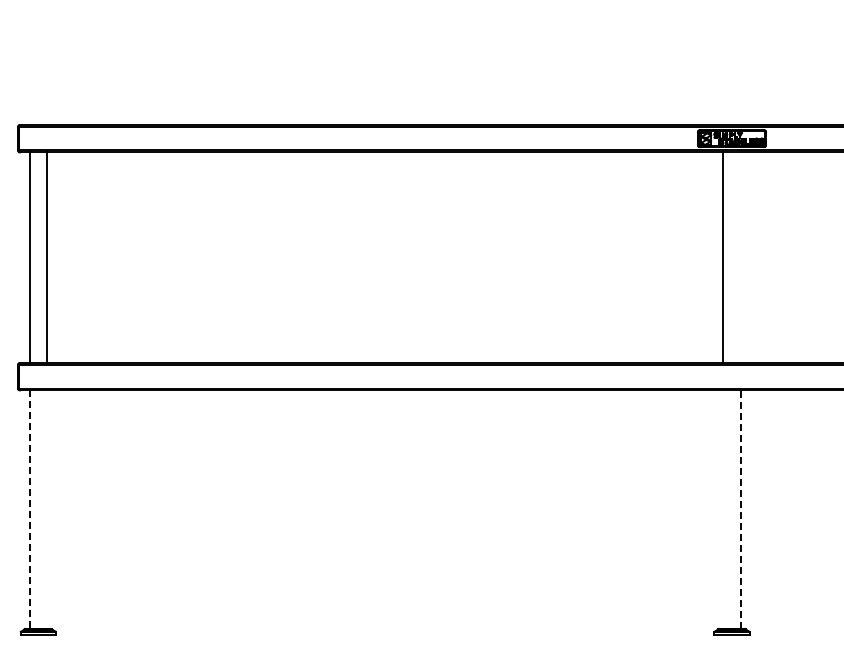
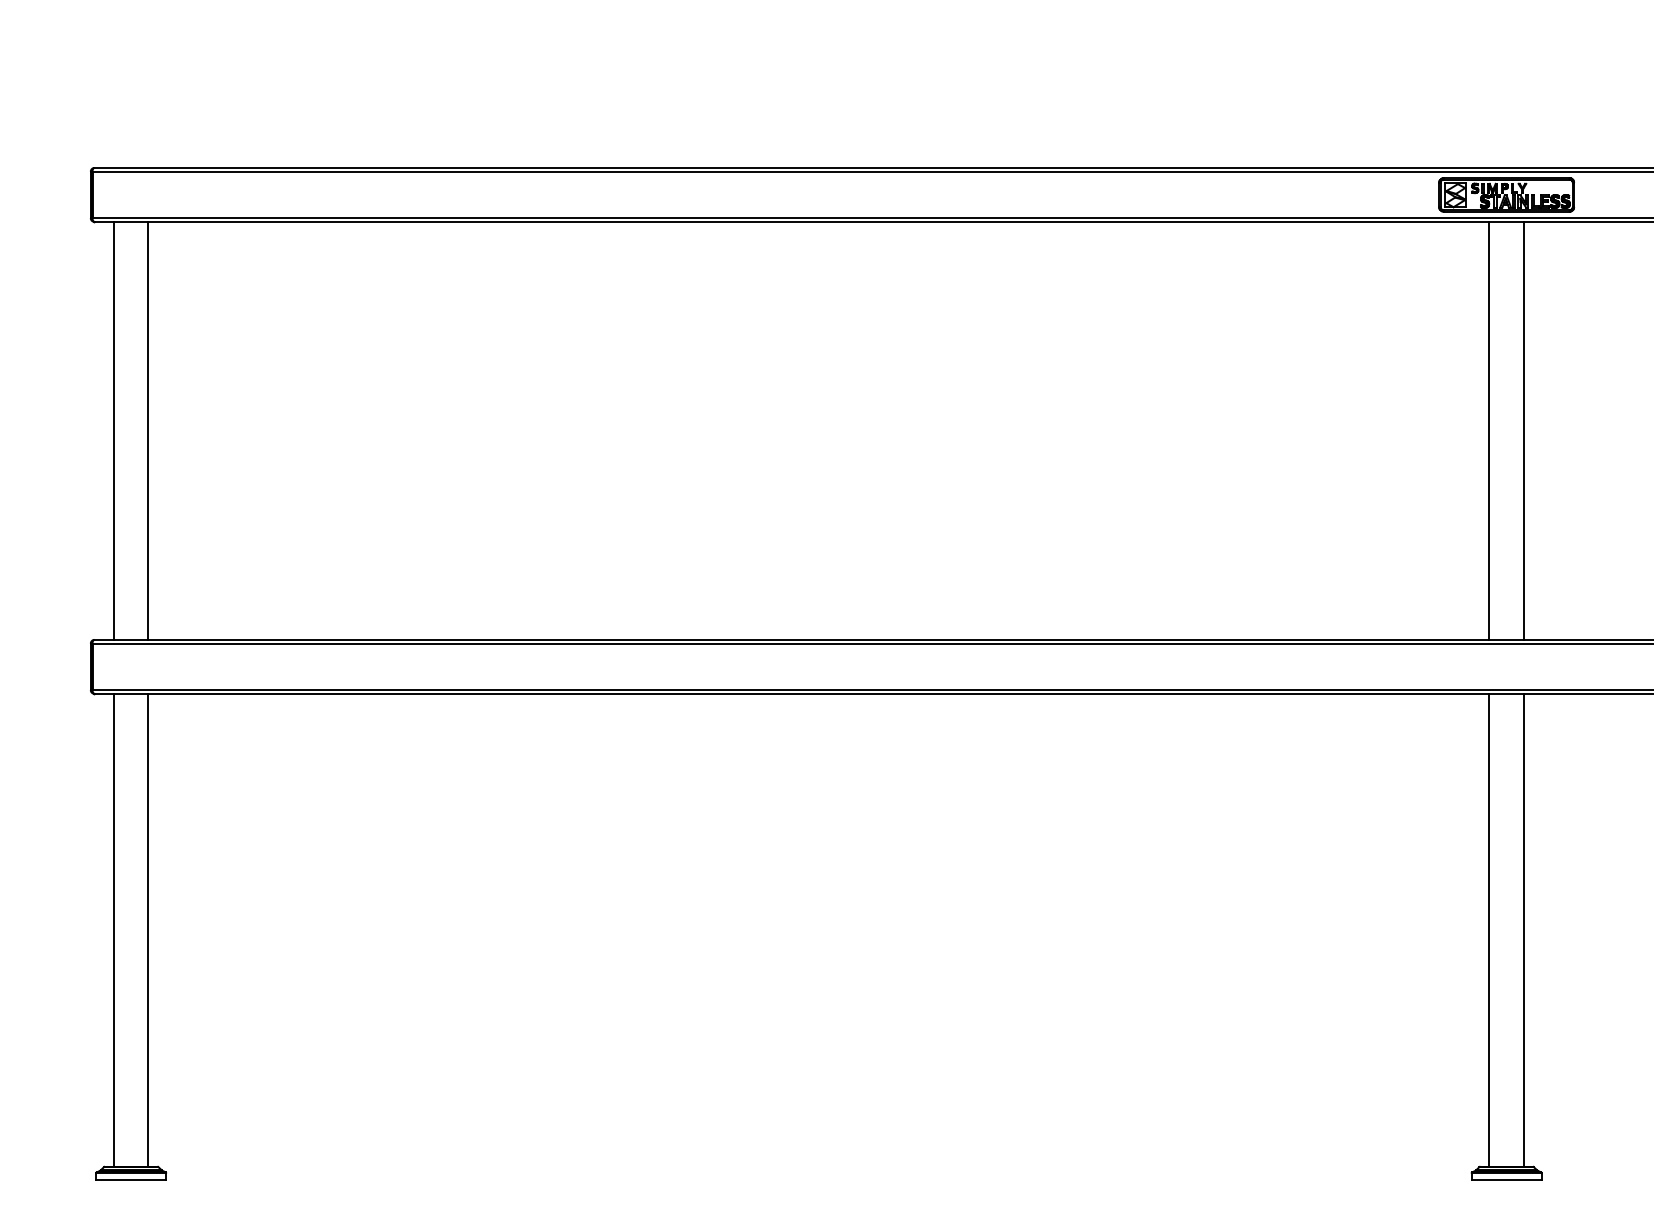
line: (740, 257) -> (1523, 430), added
line: (46, 509) -> (147, 930), added
line: (723, 509) -> (1489, 930), added
line: (740, 509) -> (1523, 930), dashed -> solid
line: (29, 510) -> (113, 932), dashed -> solid

